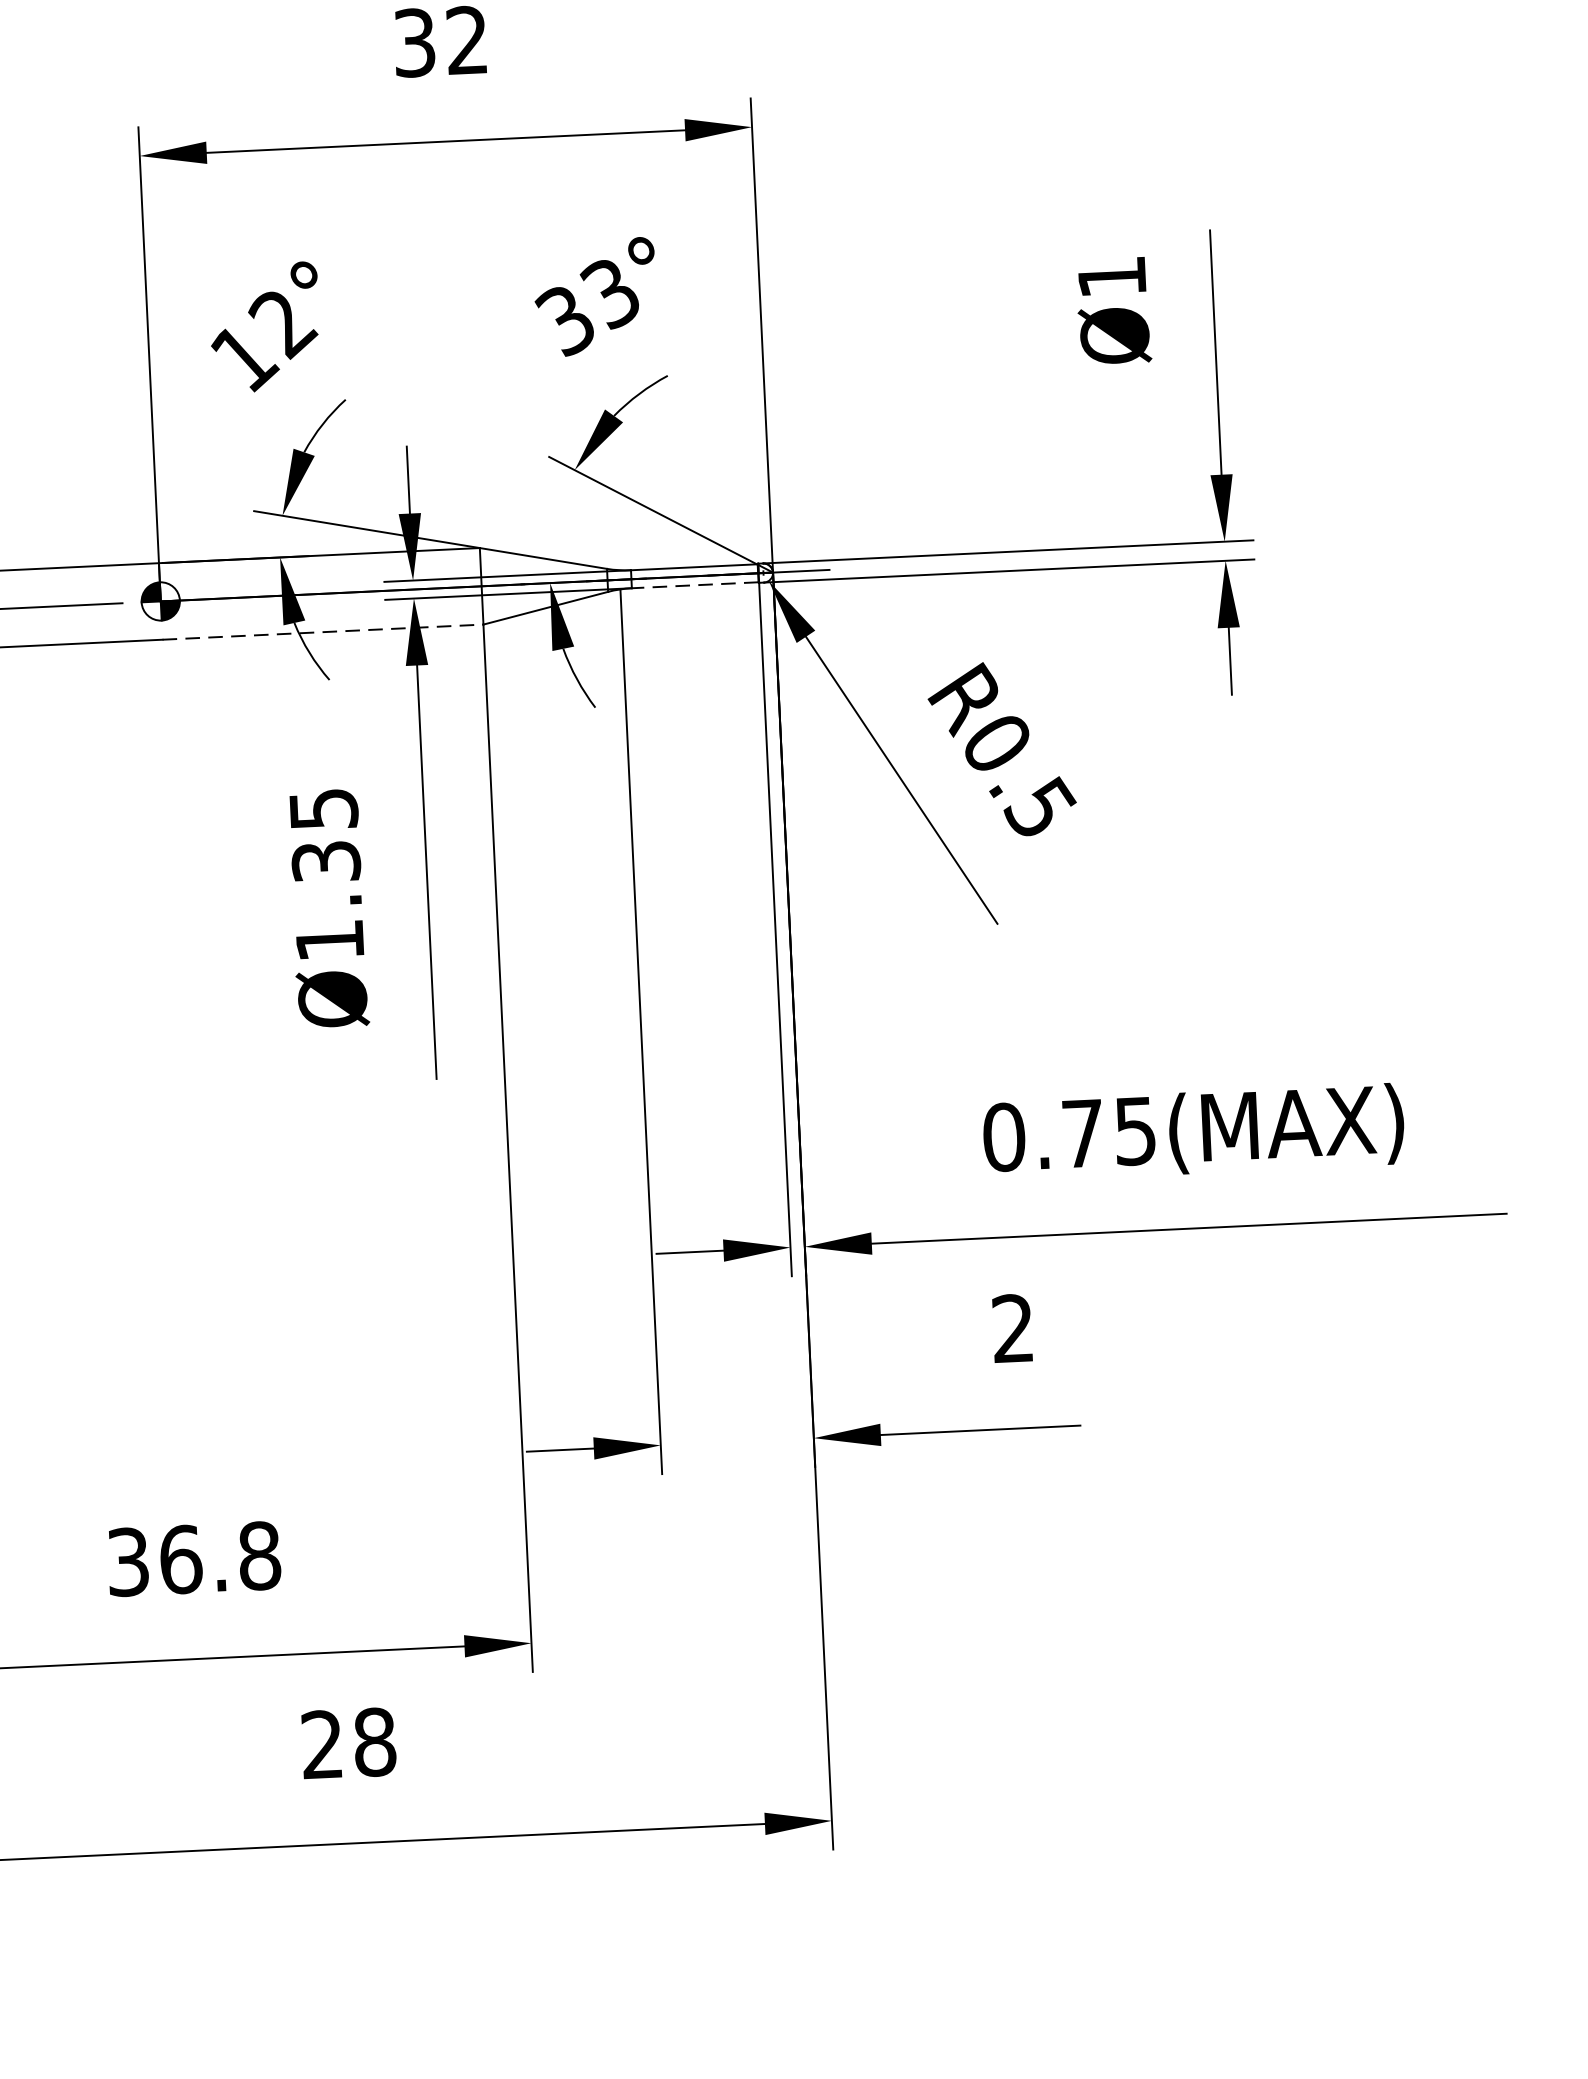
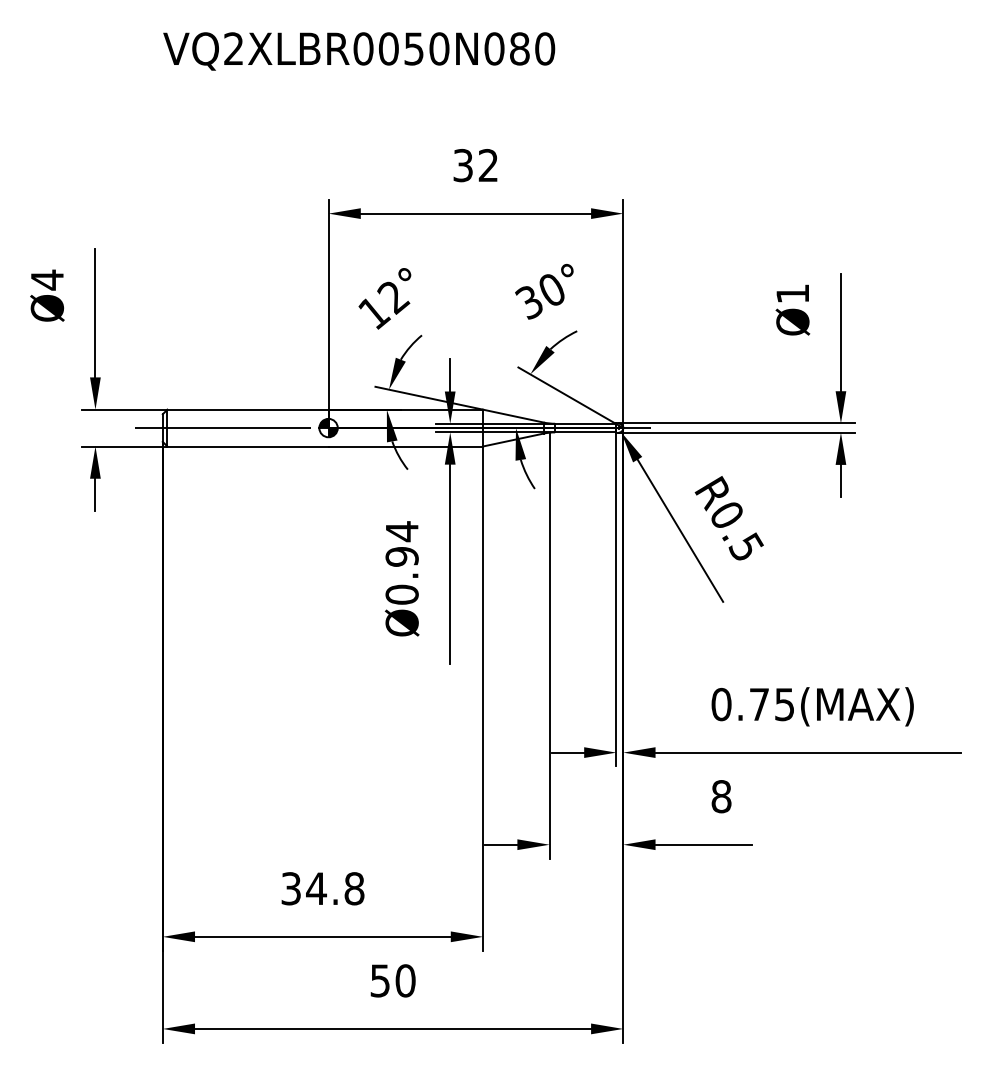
text: (608, 293) -> (550, 290), 33° -> 30°
line: (694, 585) -> (585, 432), dashed -> solid
line: (324, 632) -> (406, 446), dashed -> solid
text: (325, 873) -> (401, 562), Ø1.35 -> Ø0.94
text: (1013, 1328) -> (721, 796), 2 -> 8
text: (180, 1559) -> (316, 888), 36.8 -> 34.8
text: (347, 1742) -> (392, 980), 28 -> 50

